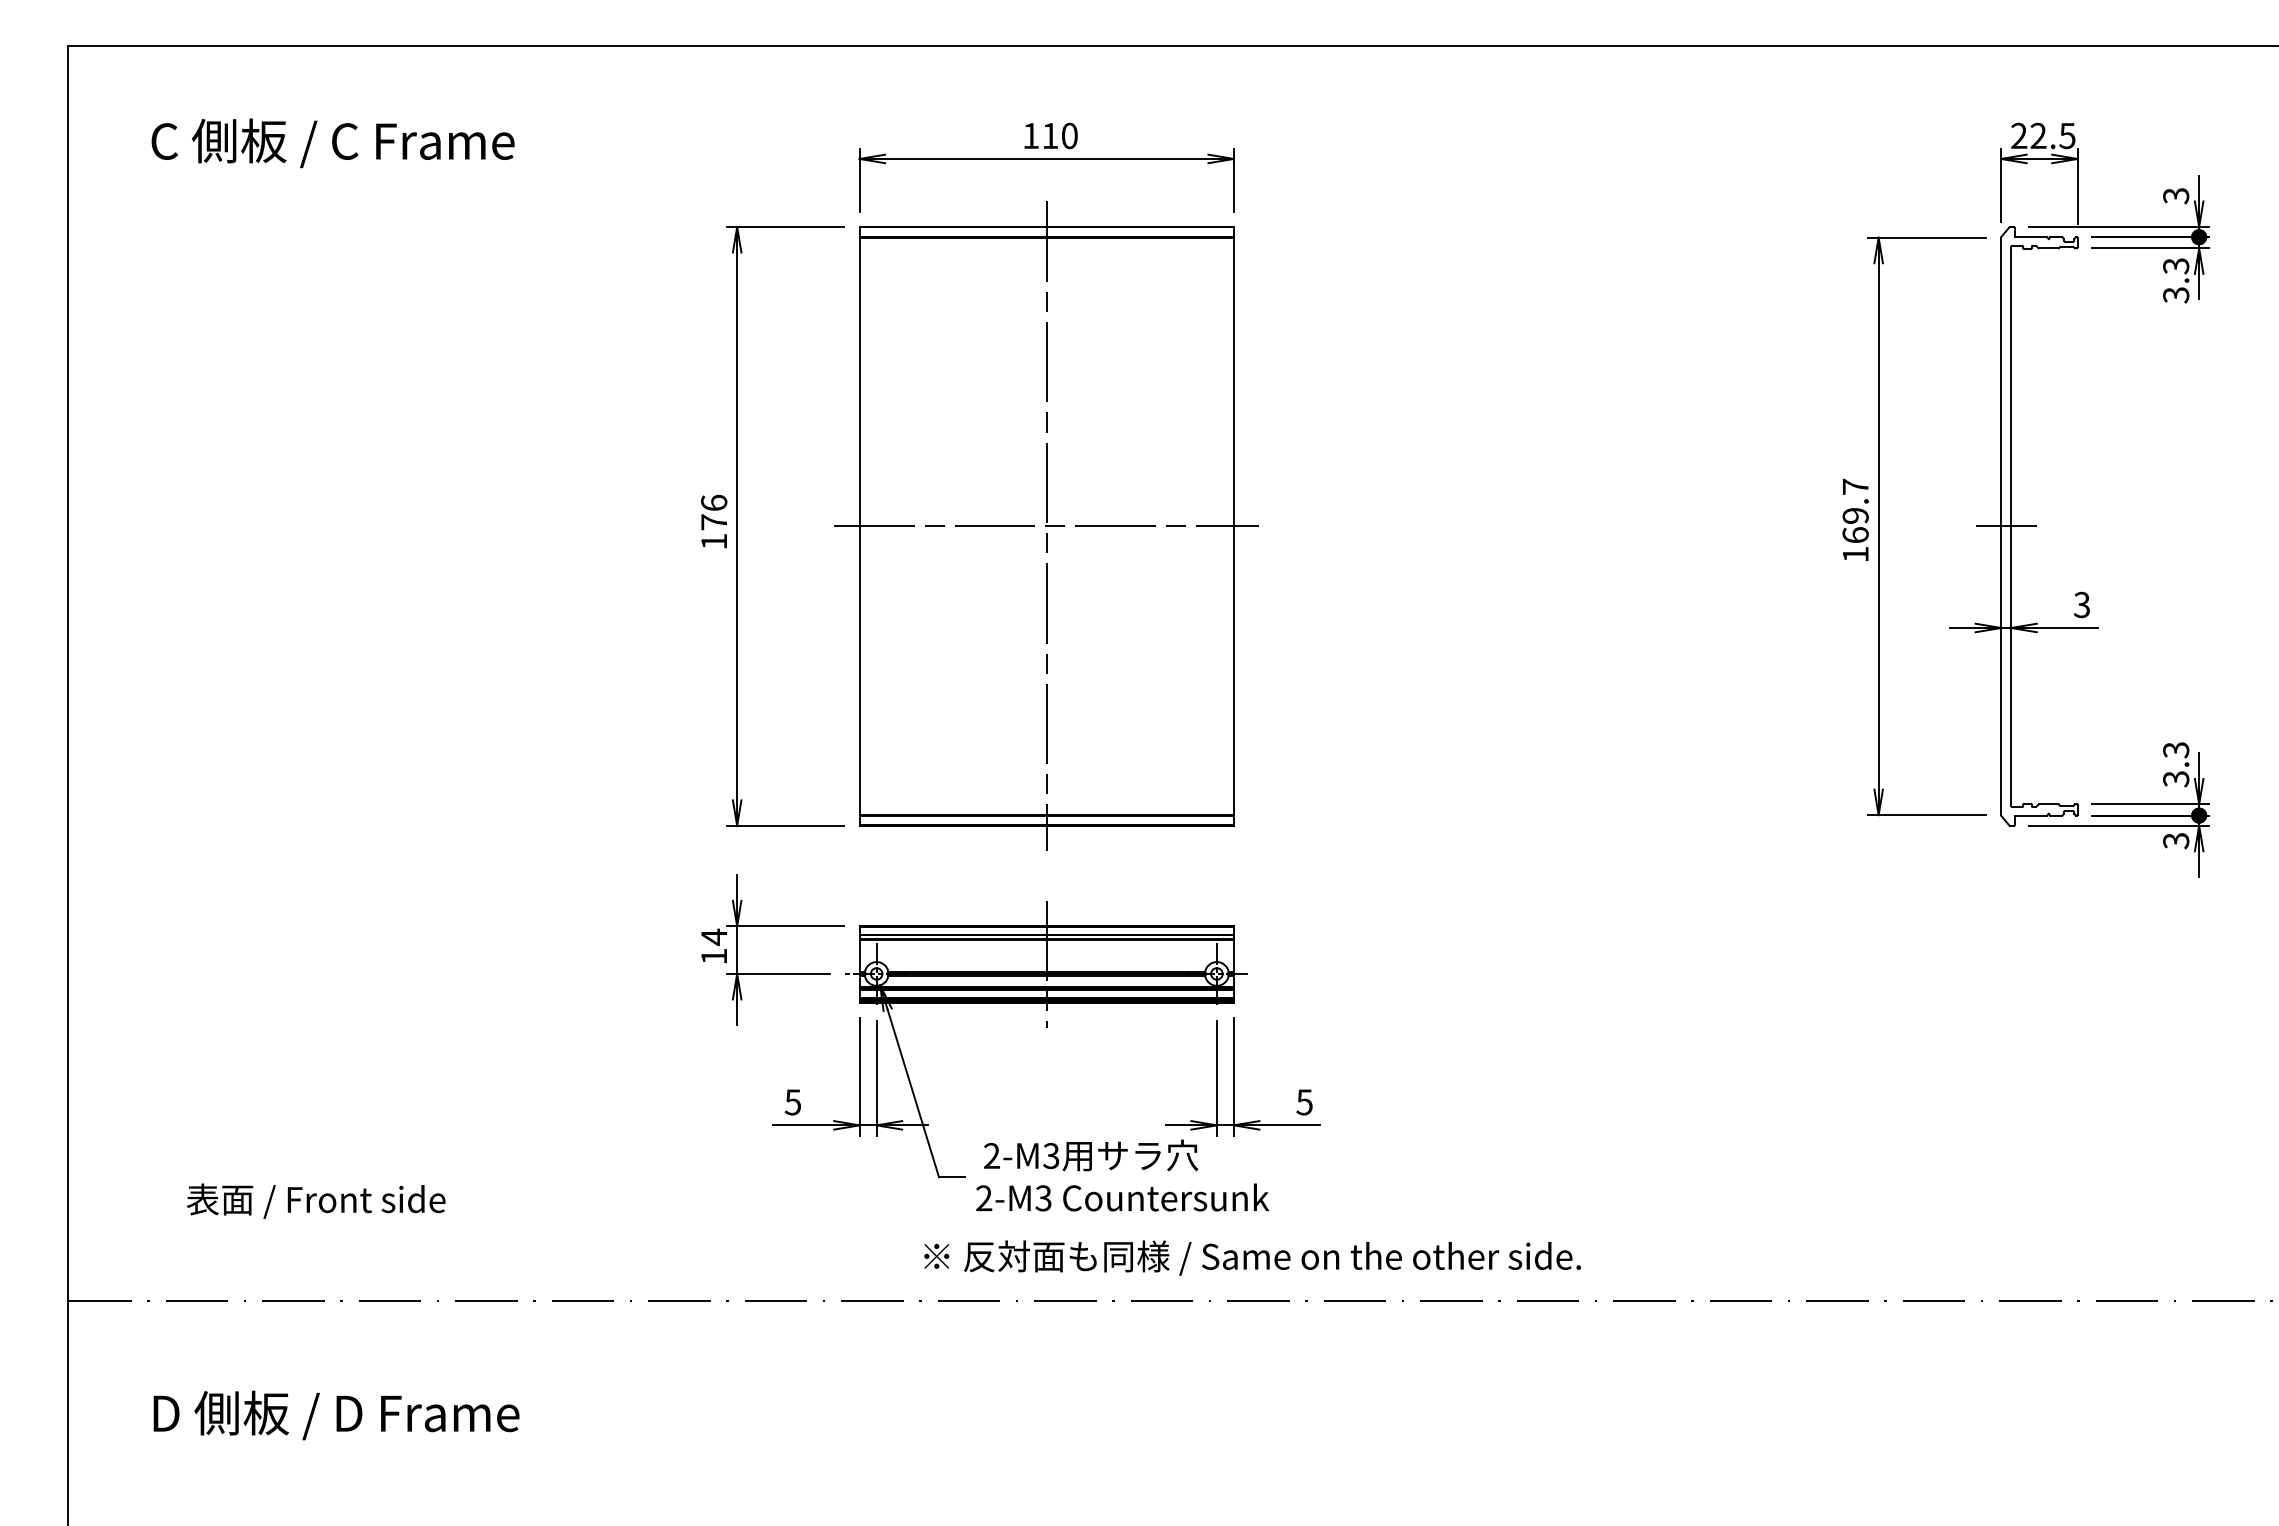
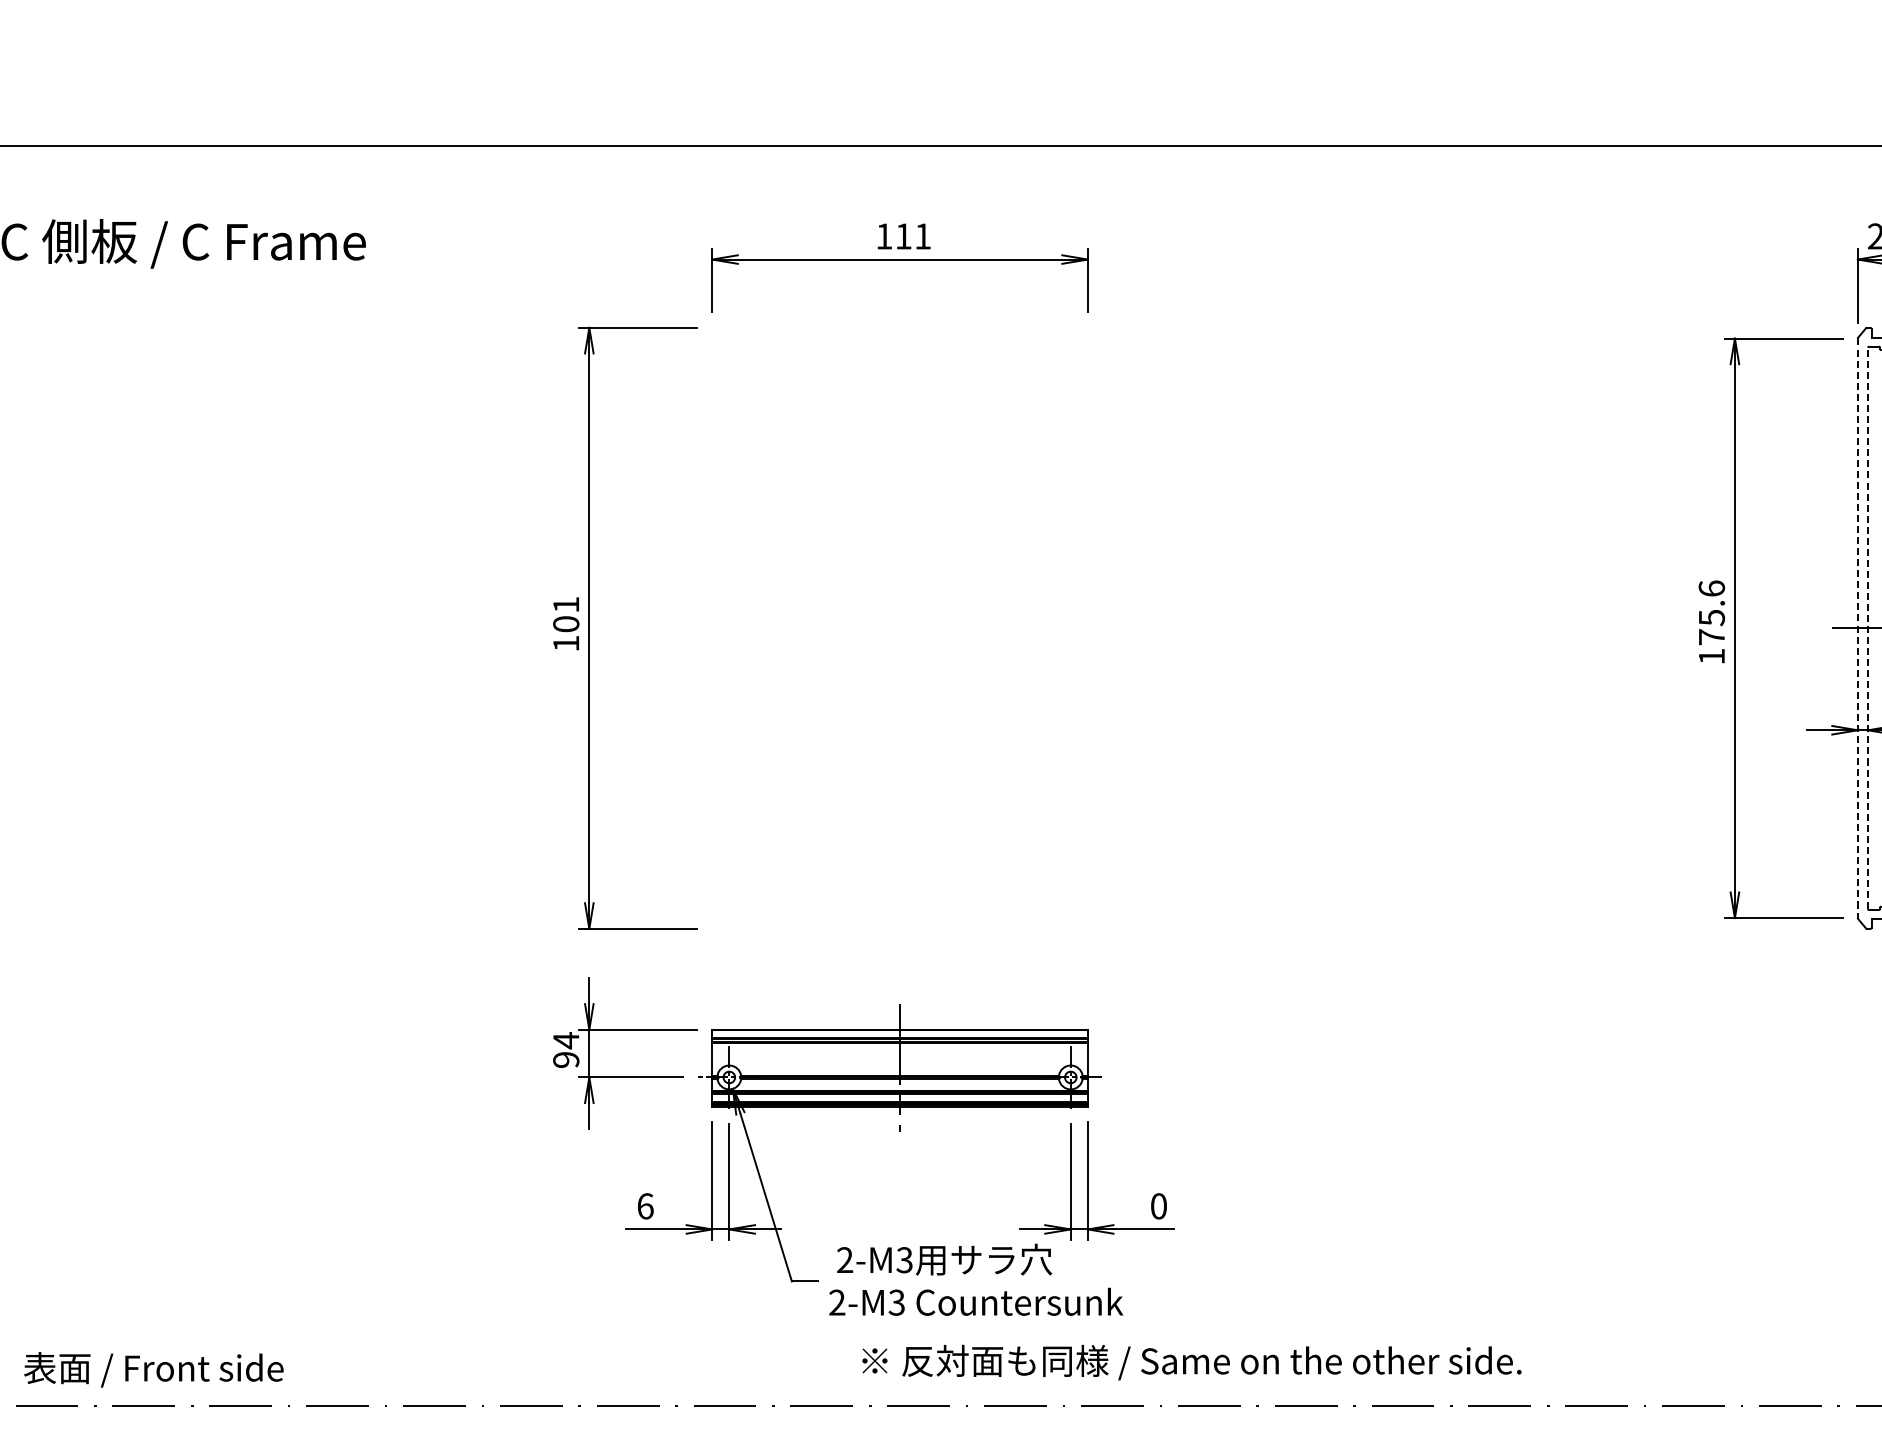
text: (1069, 135) -> (922, 236), 110 -> 111
text: (1855, 510) -> (1711, 612), 169.7 -> 175.6
text: (714, 512) -> (566, 614), 176 -> 101
part: (1046, 525) -> (899, 627), removed
line: (2001, 526) -> (1858, 628), solid -> dashed
line: (2011, 526) -> (1868, 628), solid -> dashed
text: (714, 956) -> (566, 1059), 14 -> 94
text: (792, 1102) -> (644, 1206), 5 -> 6
text: (1304, 1102) -> (1158, 1206), 5 -> 0
text: (315, 1200) -> (153, 1369), moved
text: (1252, 1257) -> (1191, 1362), moved

